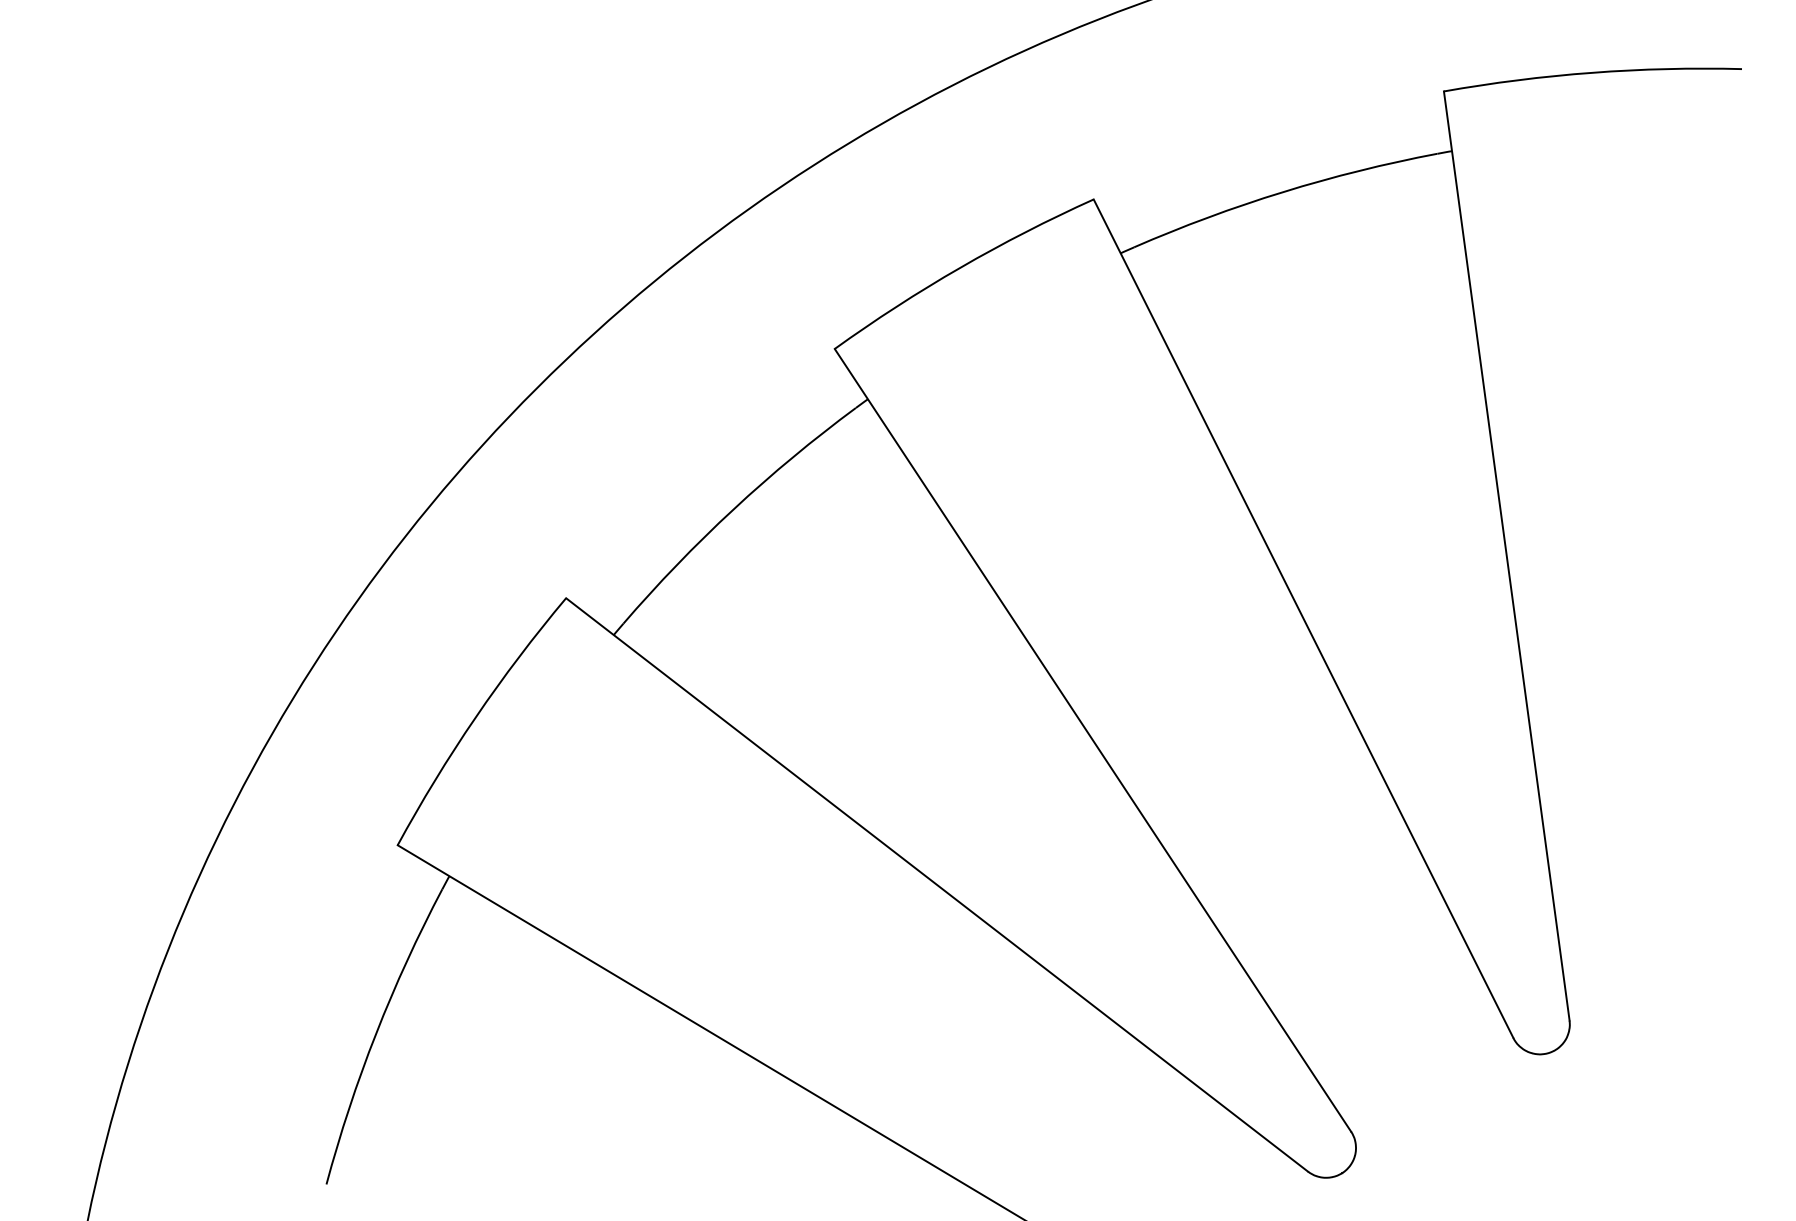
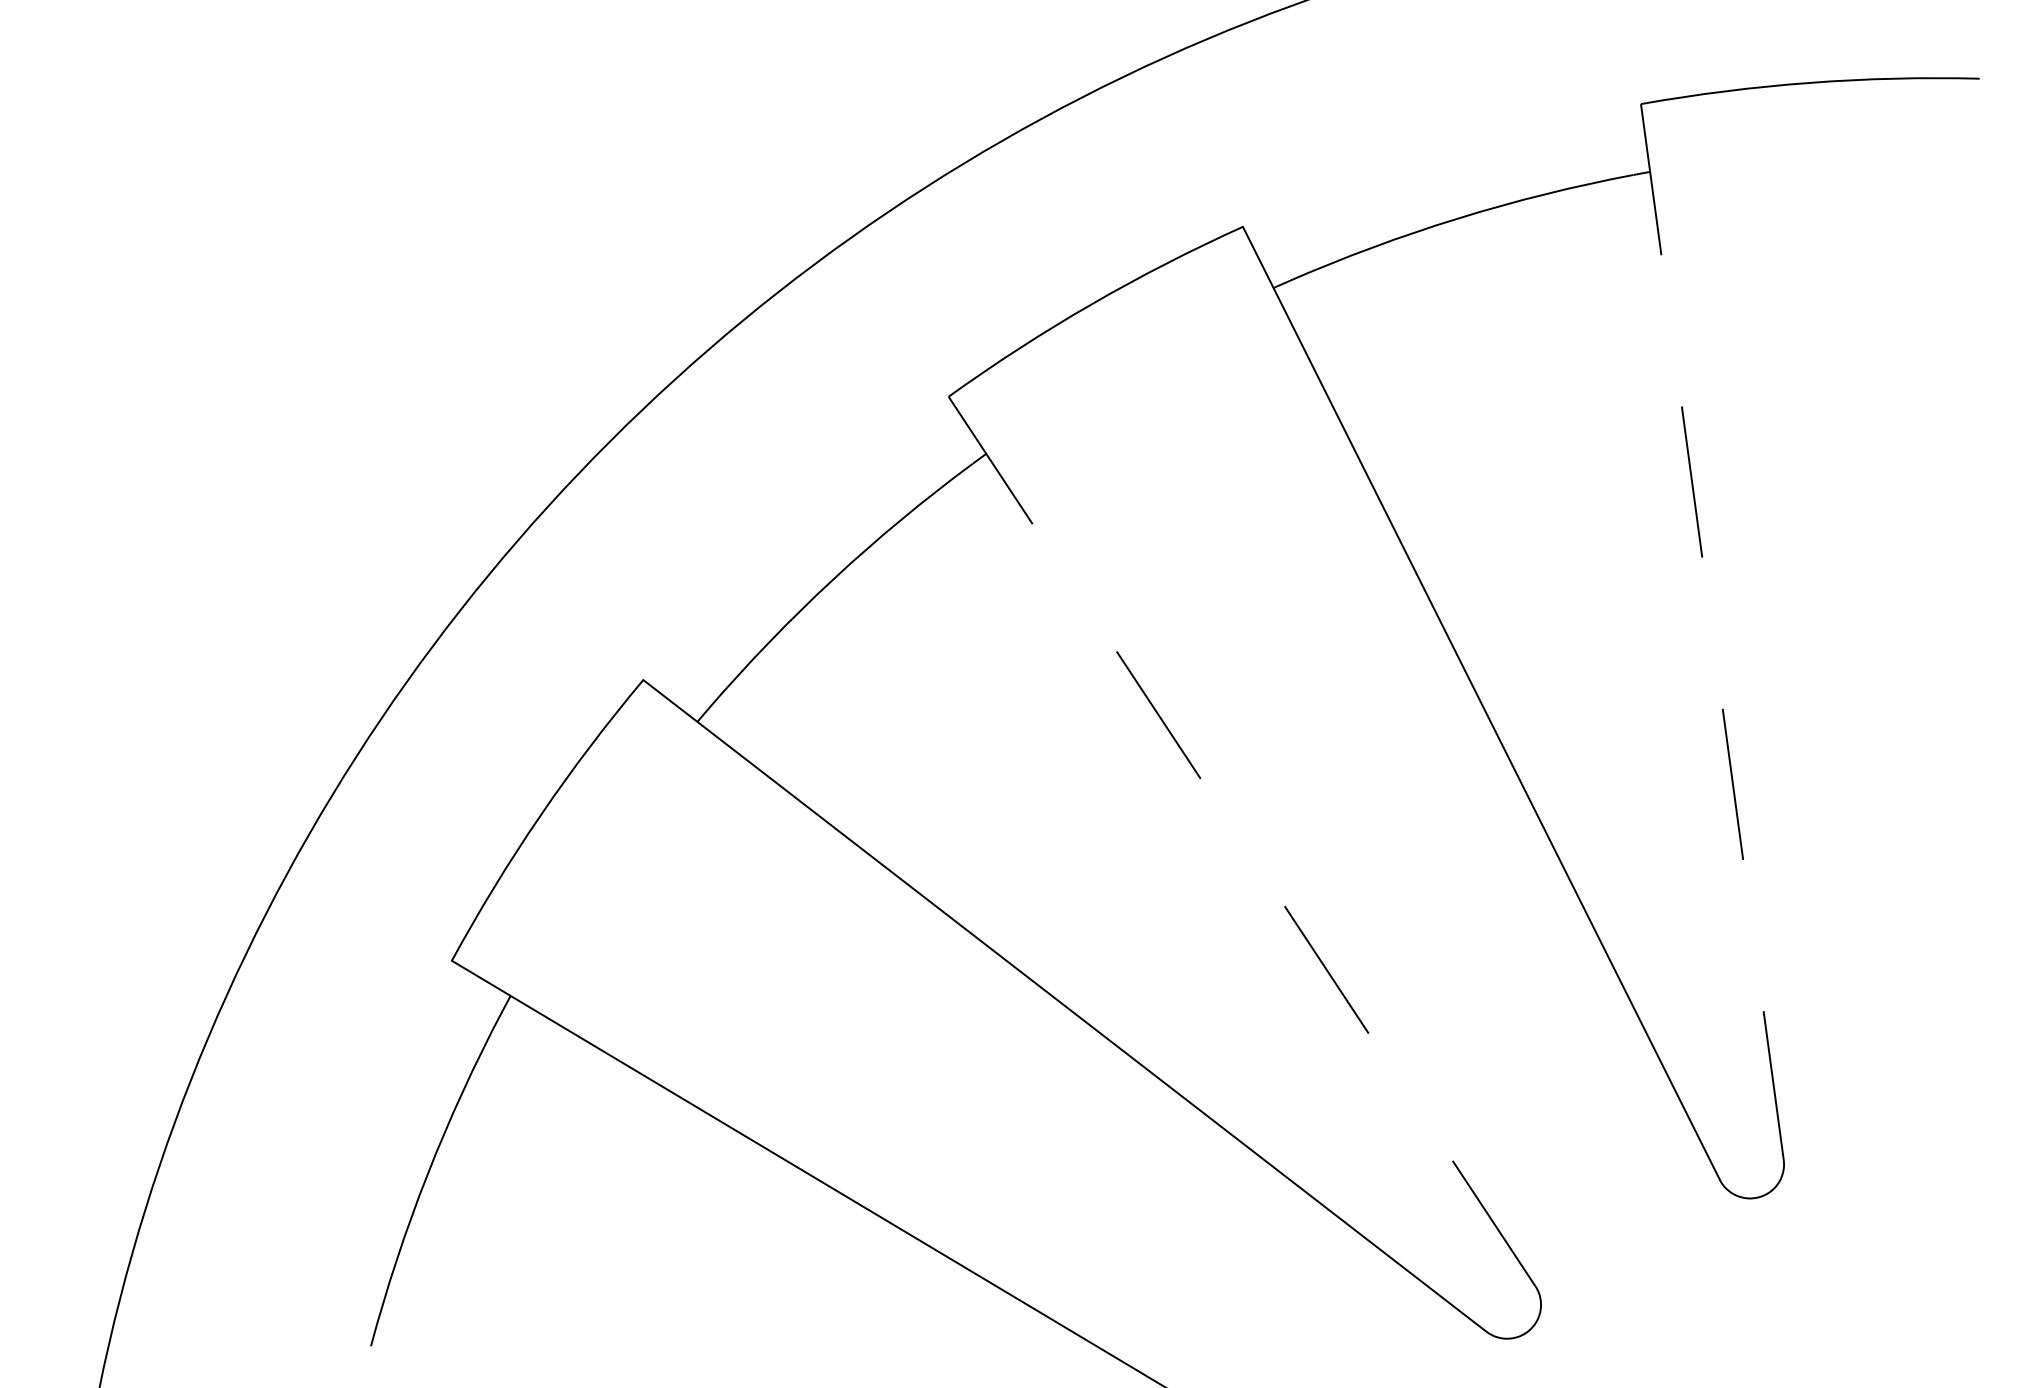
line: (1506, 556) -> (1712, 632), solid -> dashed
line: (1093, 740) -> (1242, 841), solid -> dashed

